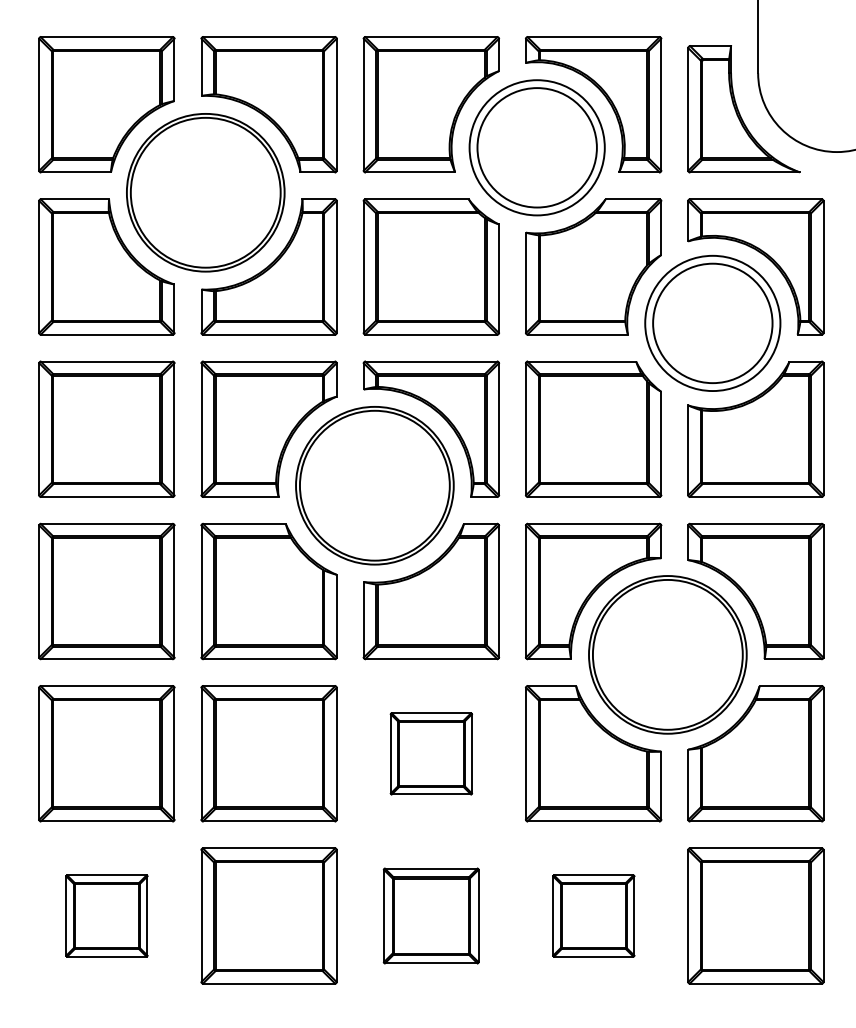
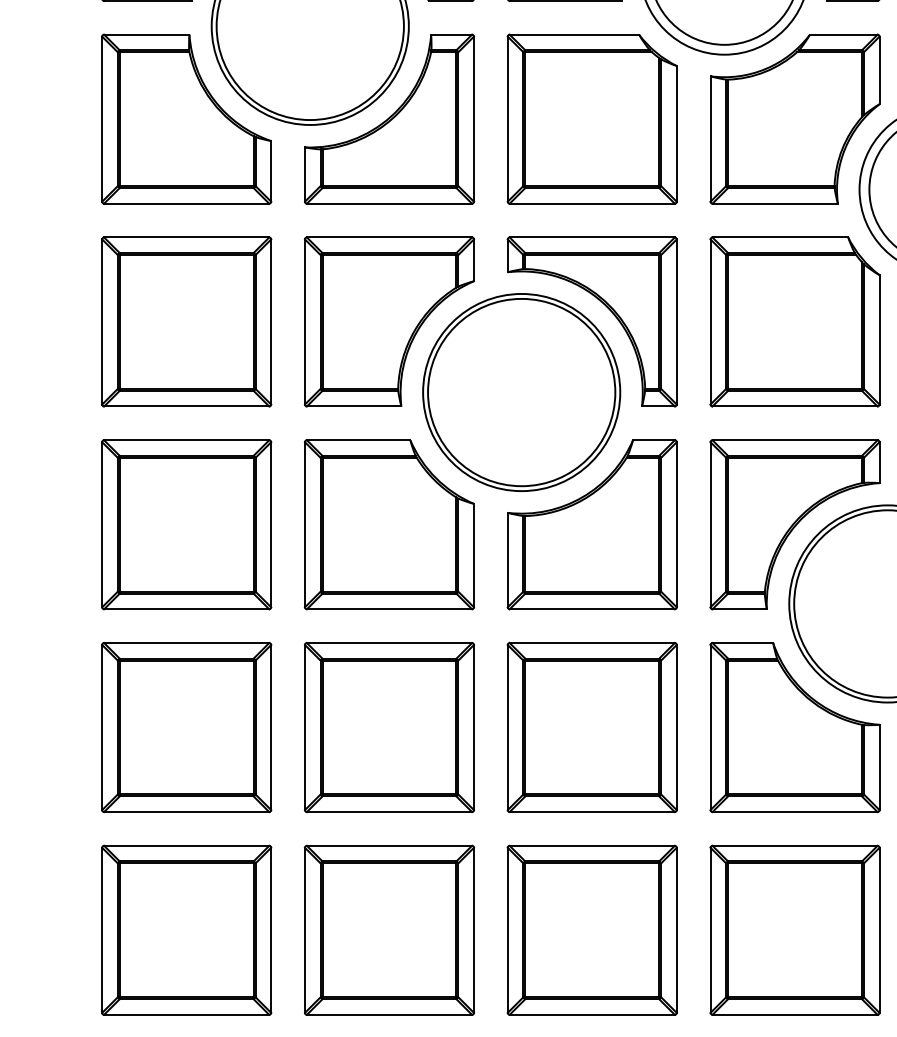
part: (431, 753) -> (592, 727), size x1.67
part: (106, 915) -> (186, 929), size x1.67
part: (430, 915) -> (591, 929), size x1.43
part: (593, 915) -> (794, 929), size x1.67

